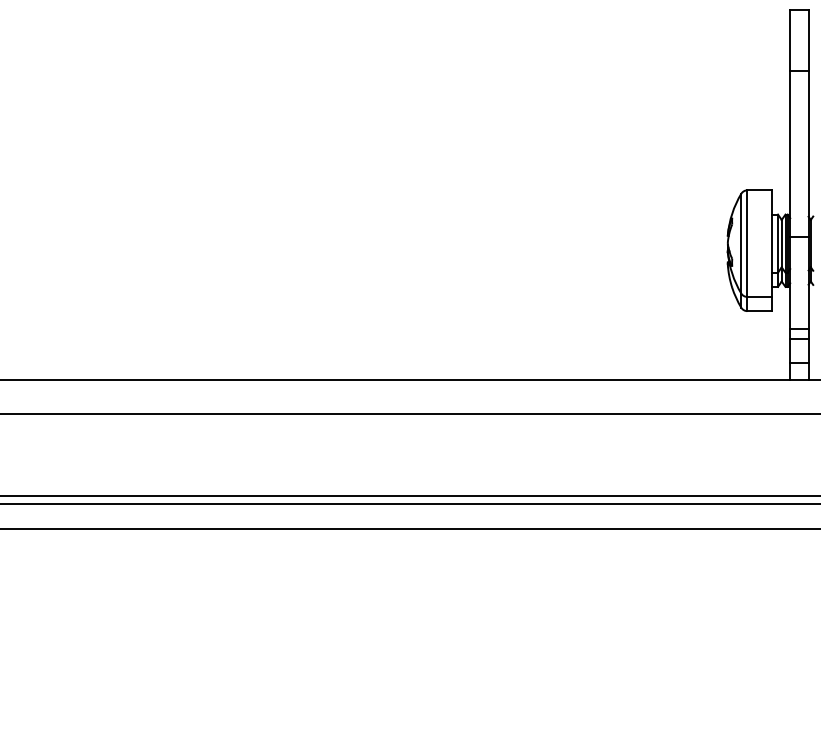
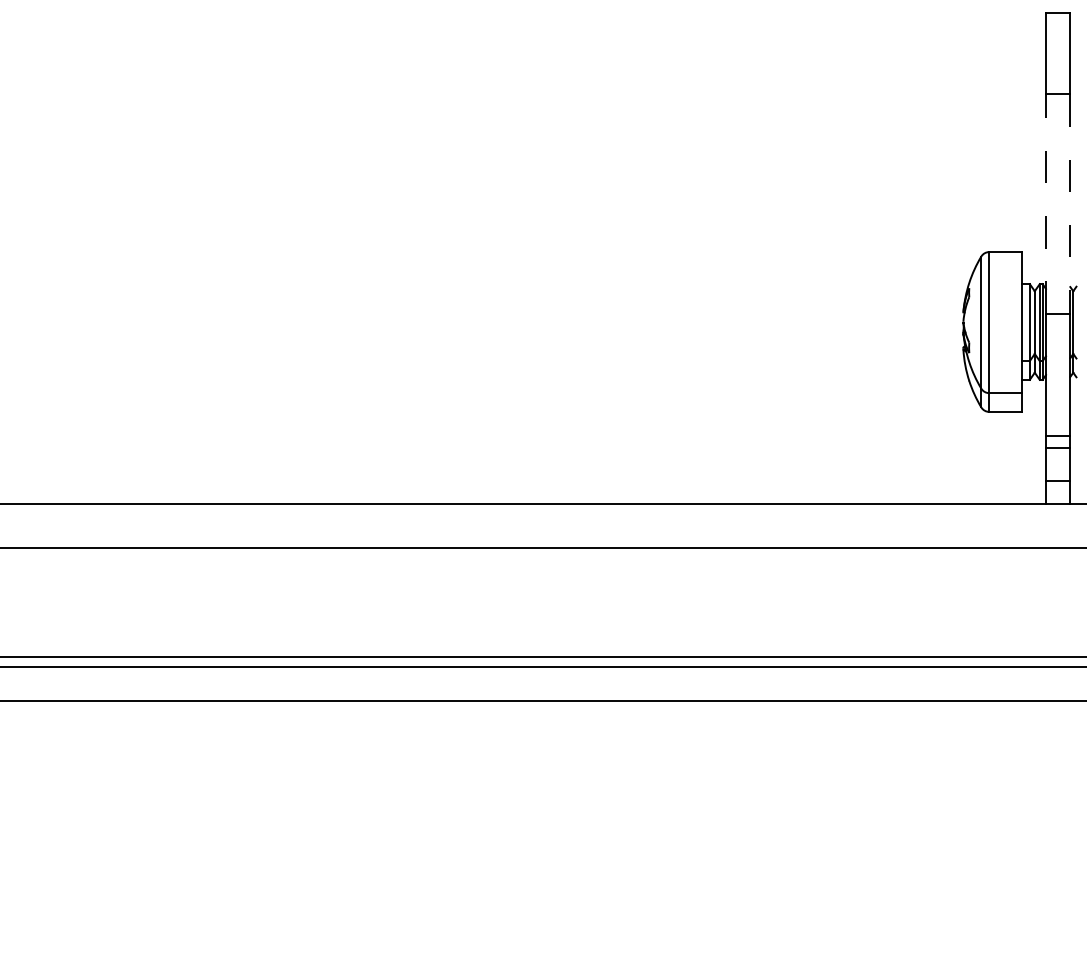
line: (790, 154) -> (1046, 204), solid -> dashed
line: (808, 154) -> (1070, 204), solid -> dashed

